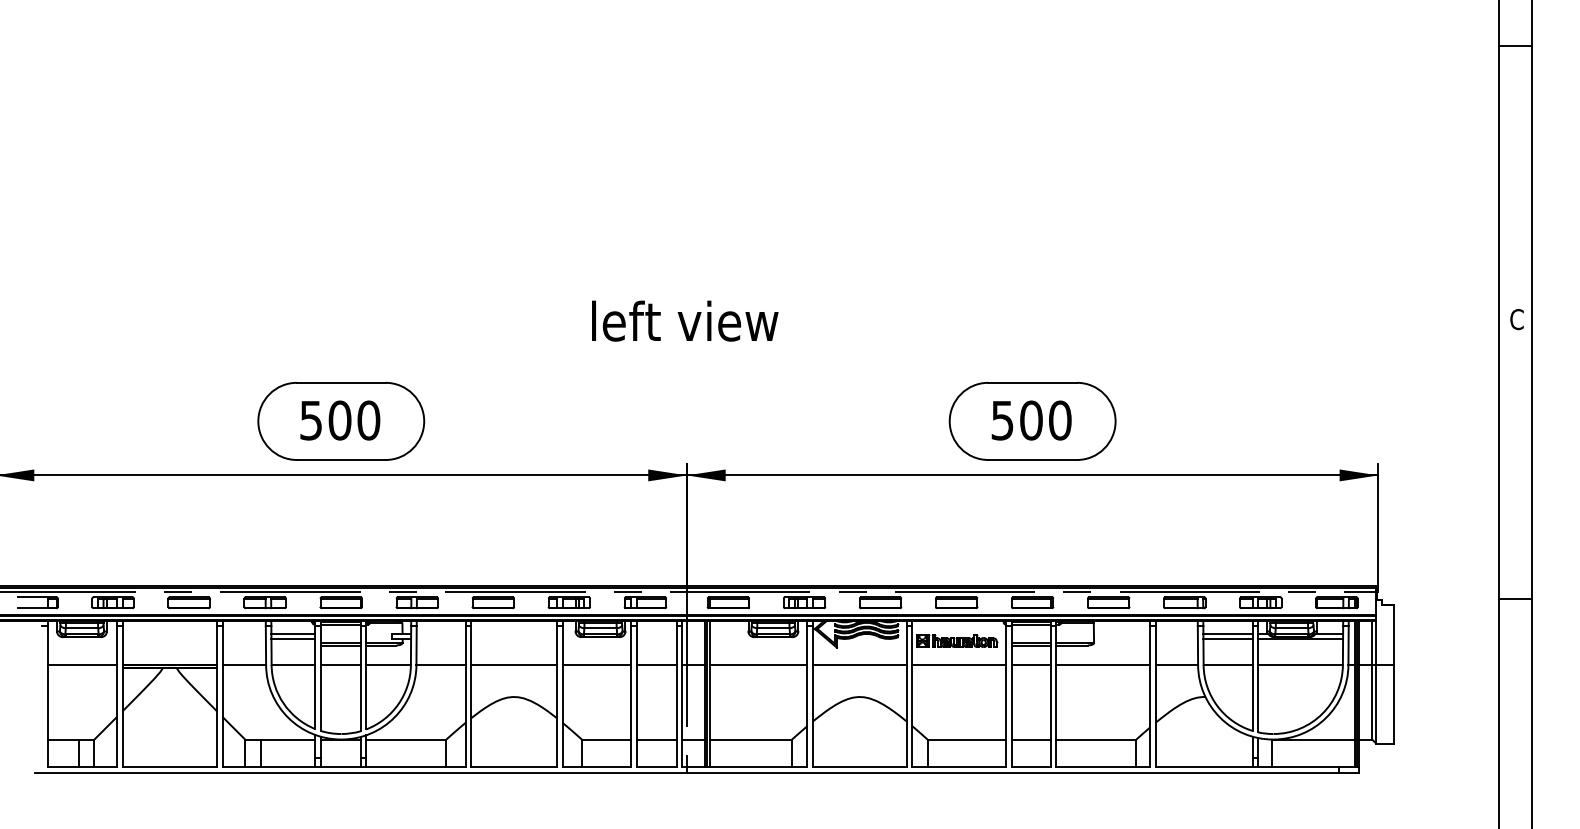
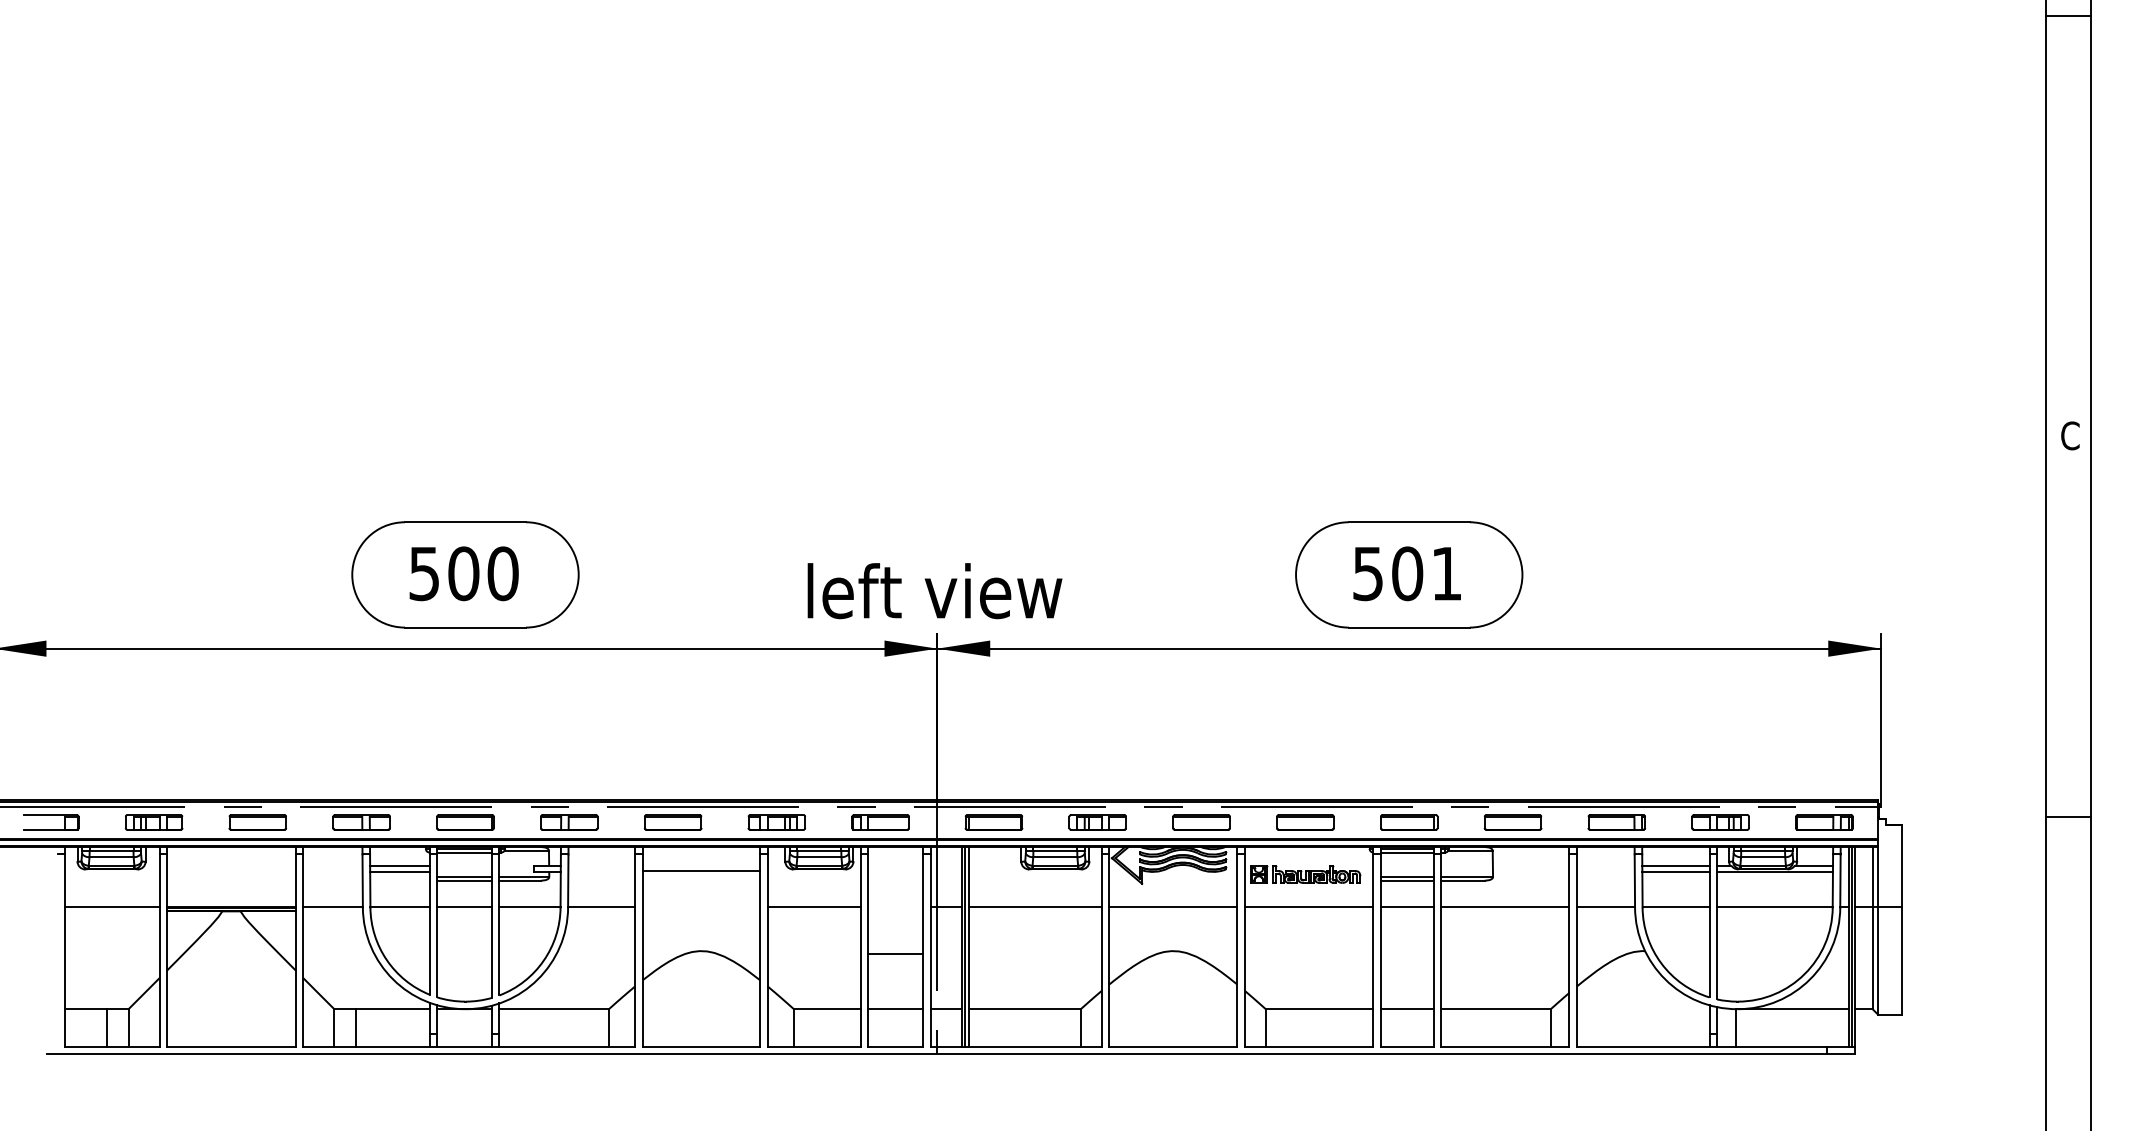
line: (1515, 46) -> (2068, 16), moved
text: (684, 321) -> (934, 591), moved
text: (1059, 420) -> (1446, 573), 500 -> 501
line: (513, 665) -> (700, 871), moved
line: (656, 665) -> (895, 954), moved

